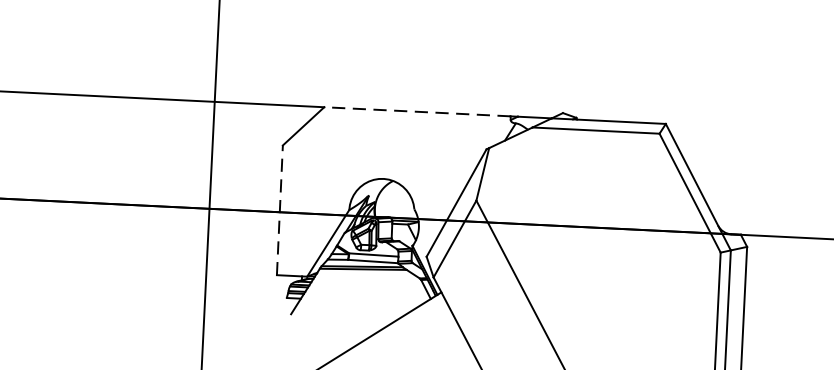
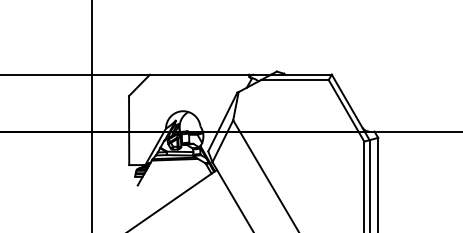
line: (417, 111) -> (199, 74), dashed -> solid
line: (280, 210) -> (129, 130), dashed -> solid

